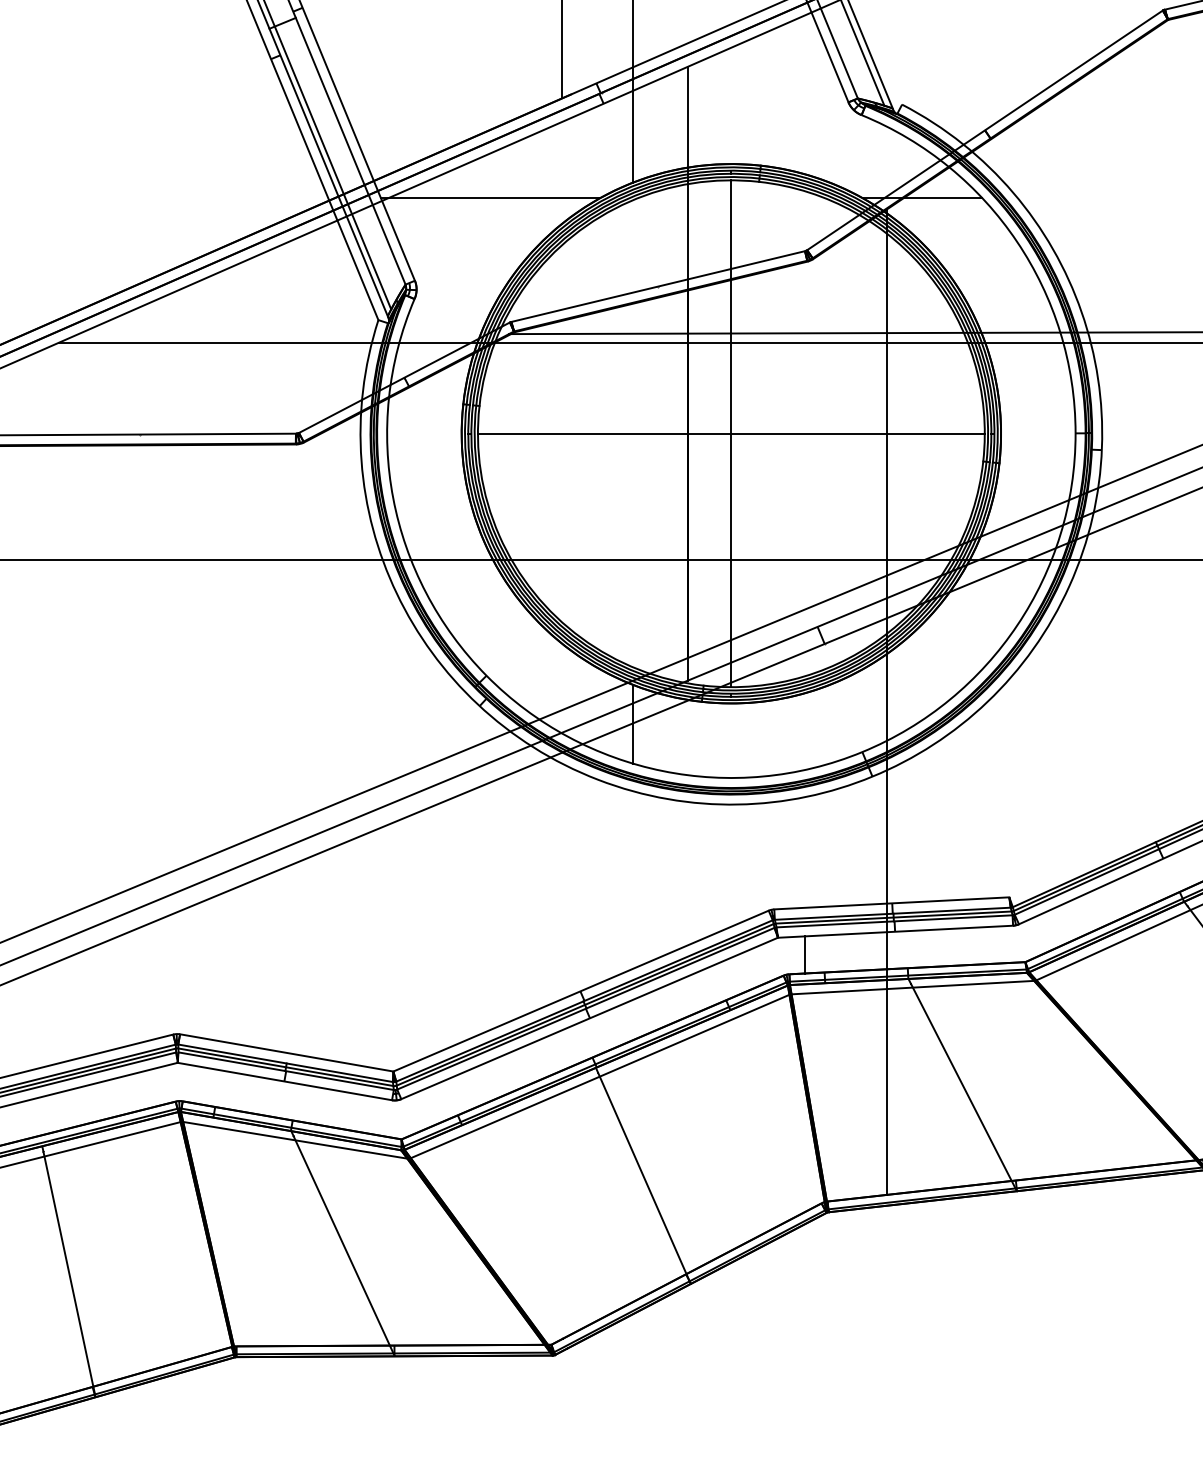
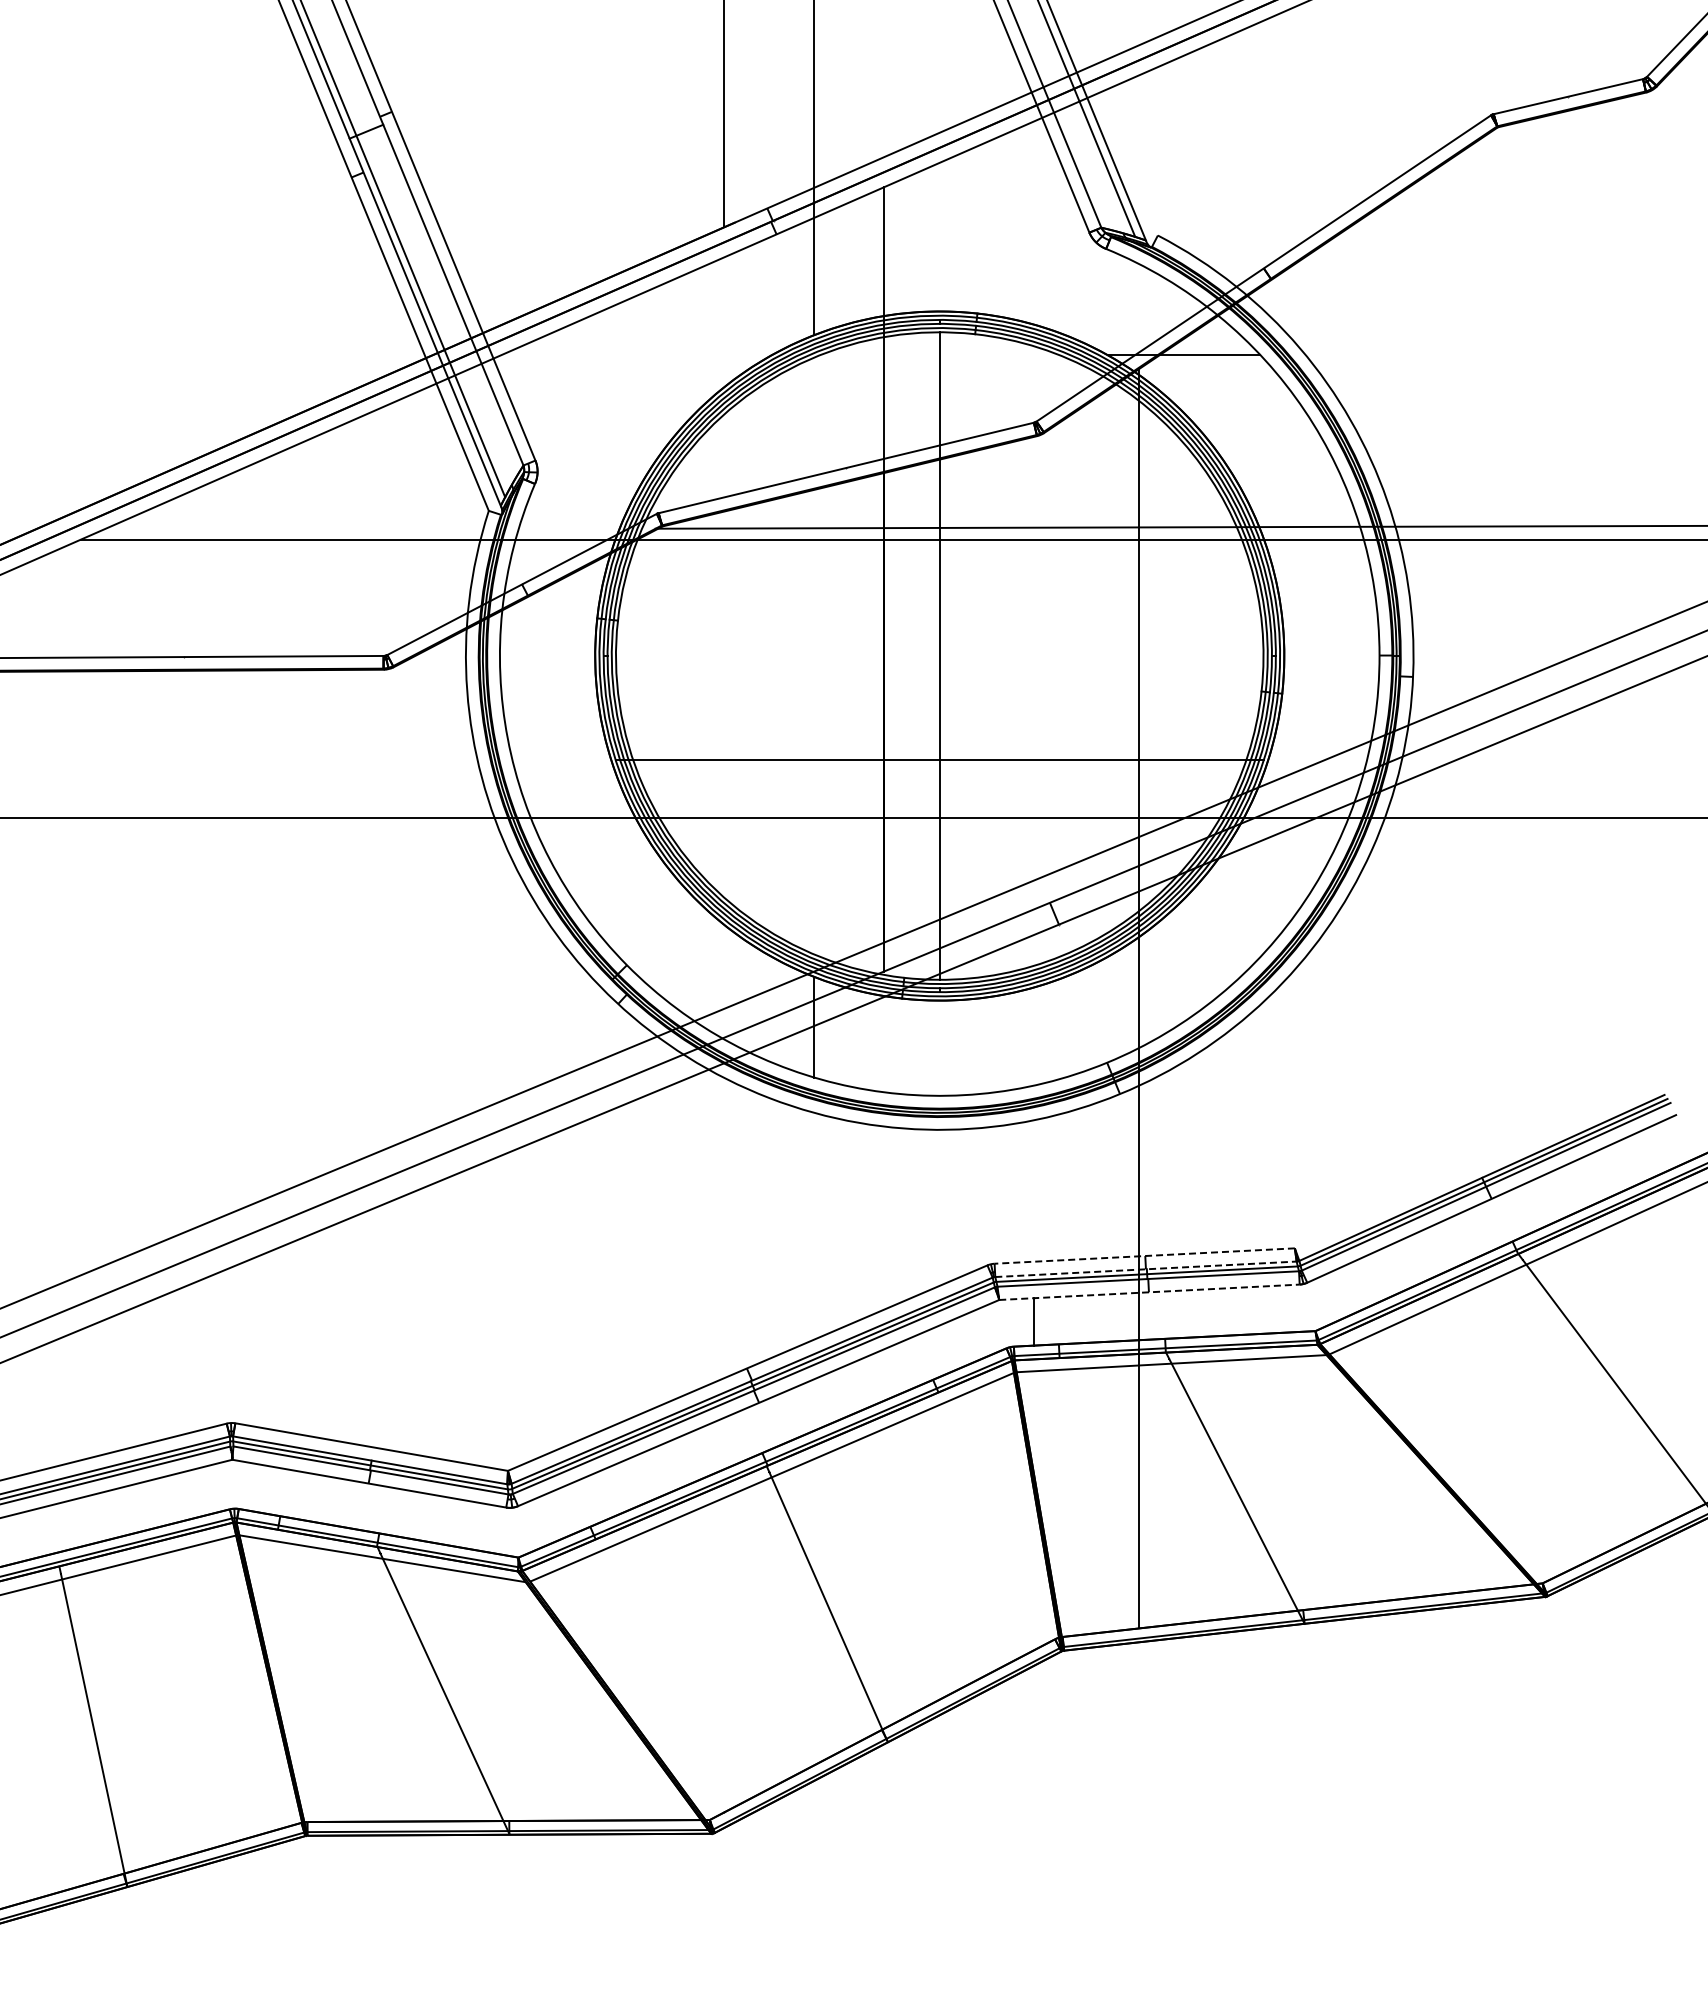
line: (490, 198) -> (631, 355), removed
line: (731, 434) -> (939, 760), moved
line: (891, 903) -> (1144, 1256), solid -> dashed
line: (892, 913) -> (1145, 1269), solid -> dashed
line: (895, 931) -> (1149, 1292), solid -> dashed

